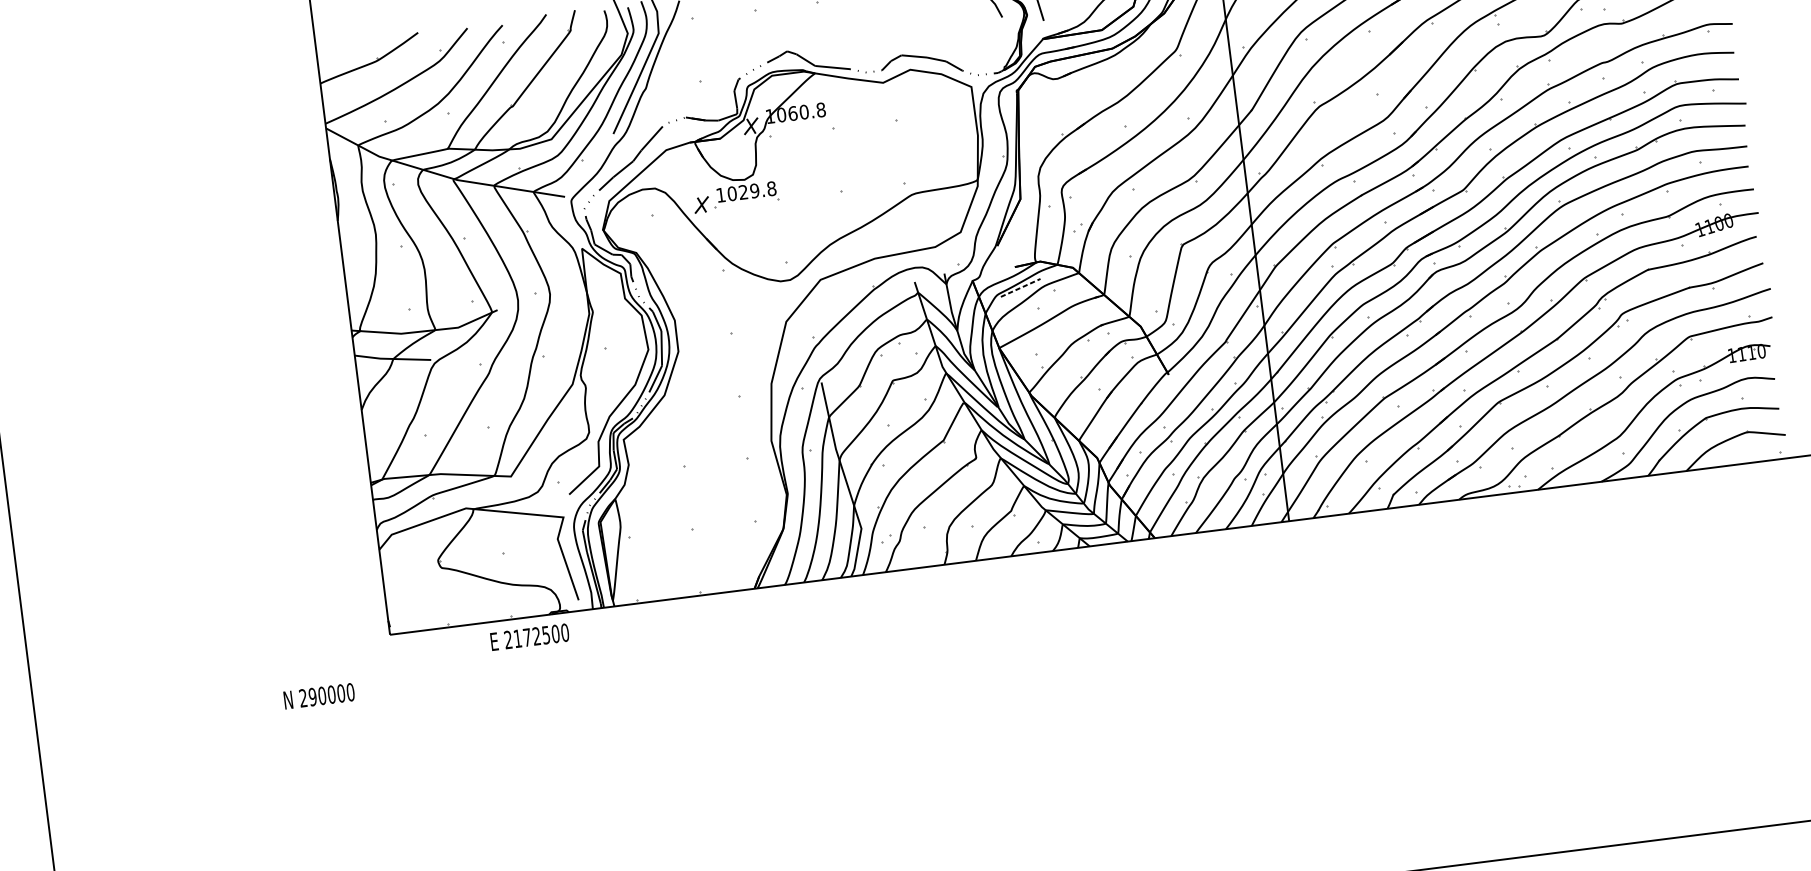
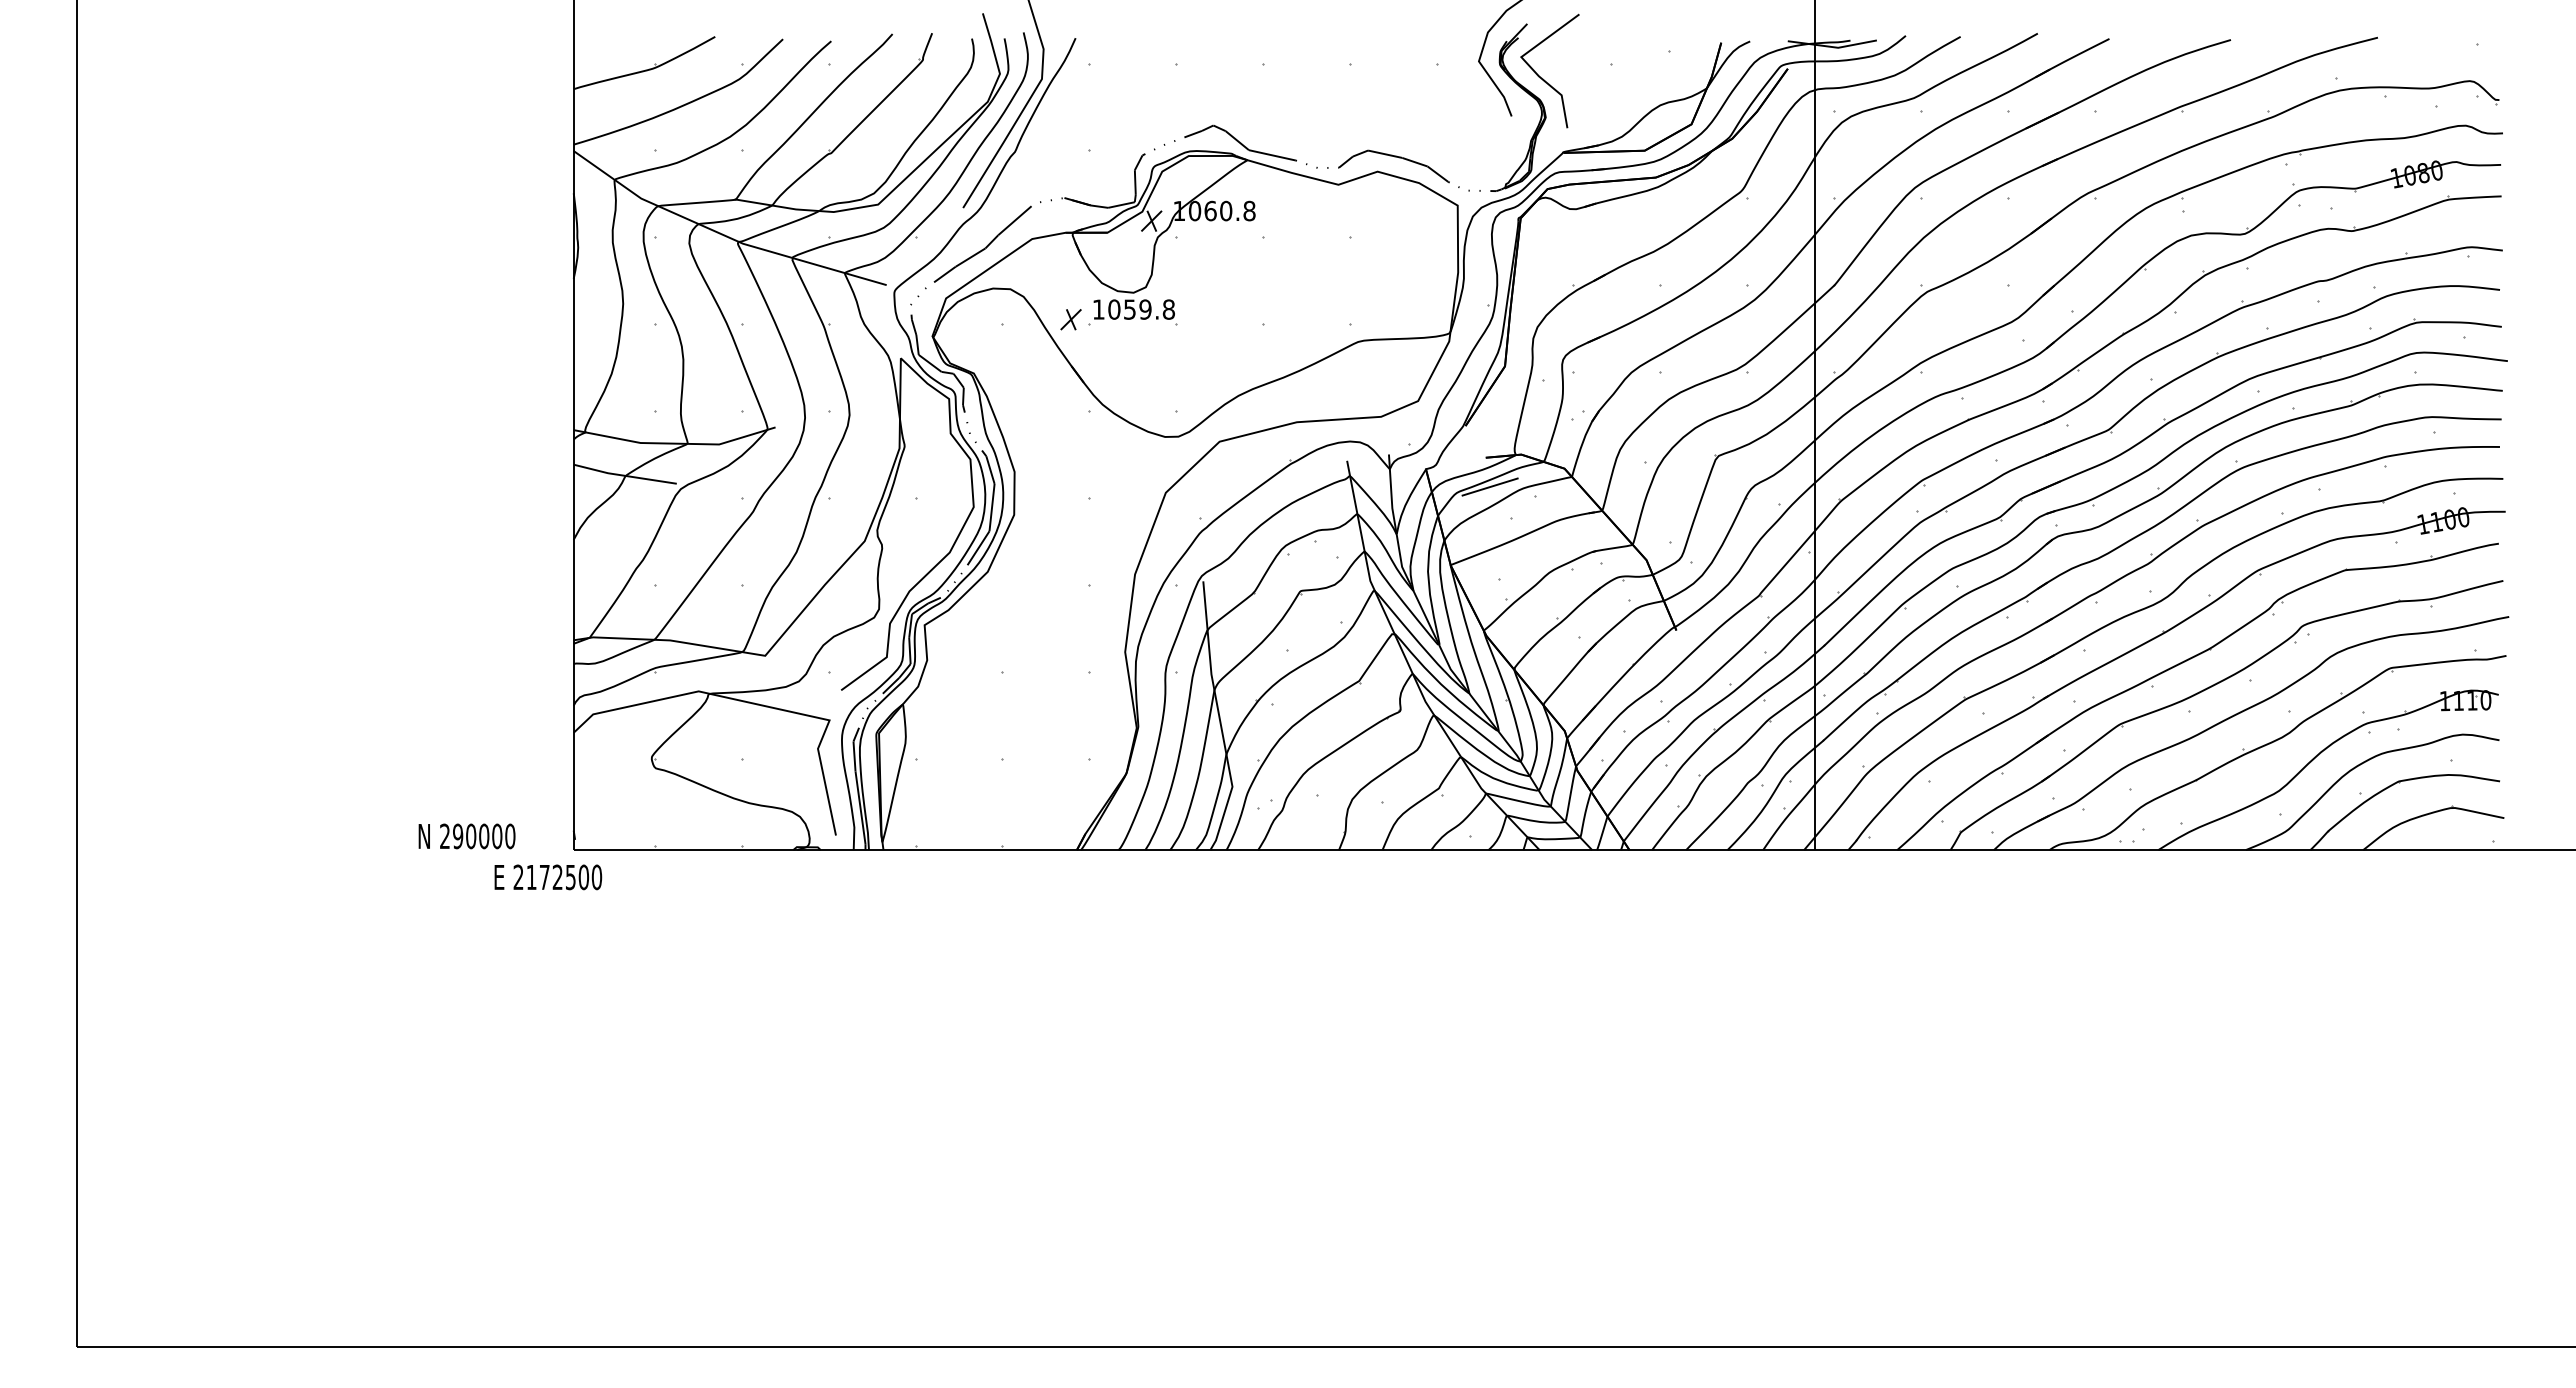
text: (743, 192) -> (1129, 309), 1029.8 -> 1059.8
line: (1021, 288) -> (1490, 487), dashed -> solid
text: (530, 637) -> (548, 877), moved
text: (318, 696) -> (466, 836), moved

